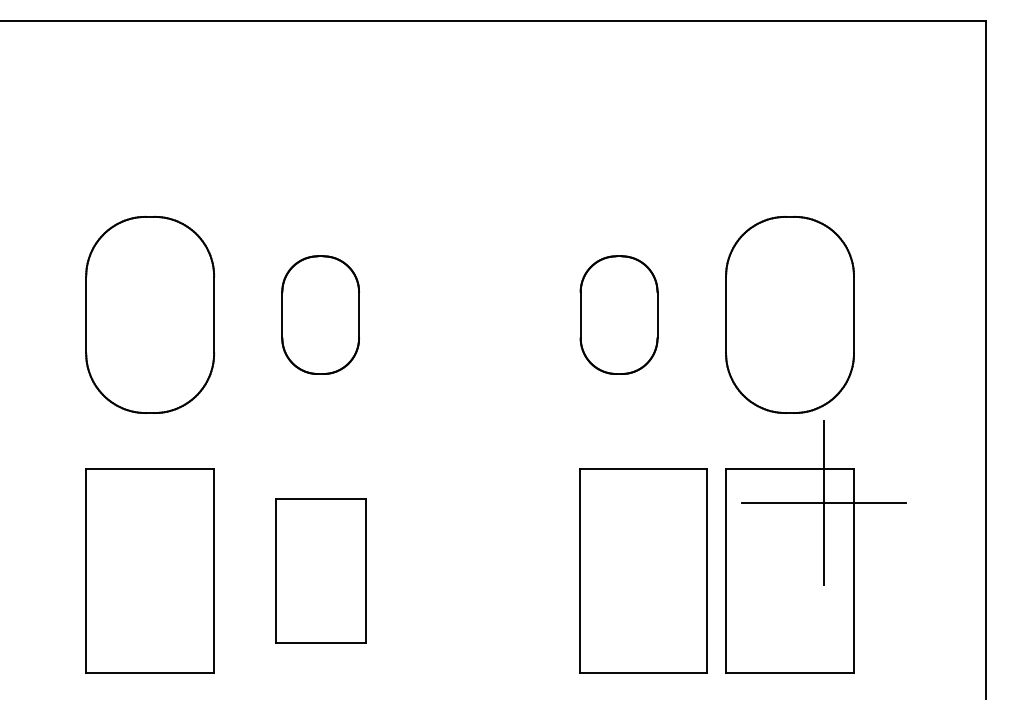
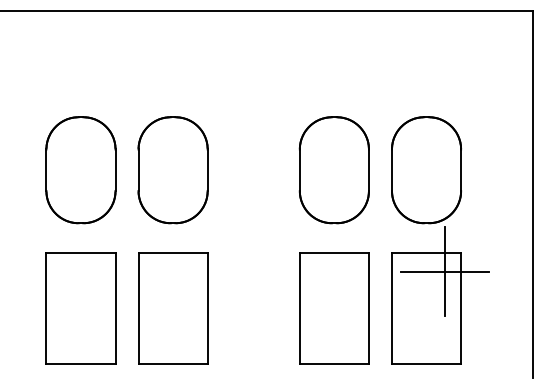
part: (319, 315) -> (172, 170), size x1.67
part: (617, 315) -> (333, 170), size x1.67
part: (321, 570) -> (173, 308), size x1.43
part: (643, 570) -> (334, 308), moved

